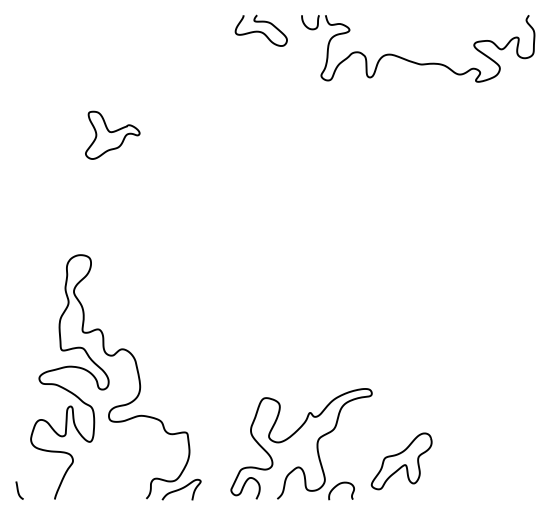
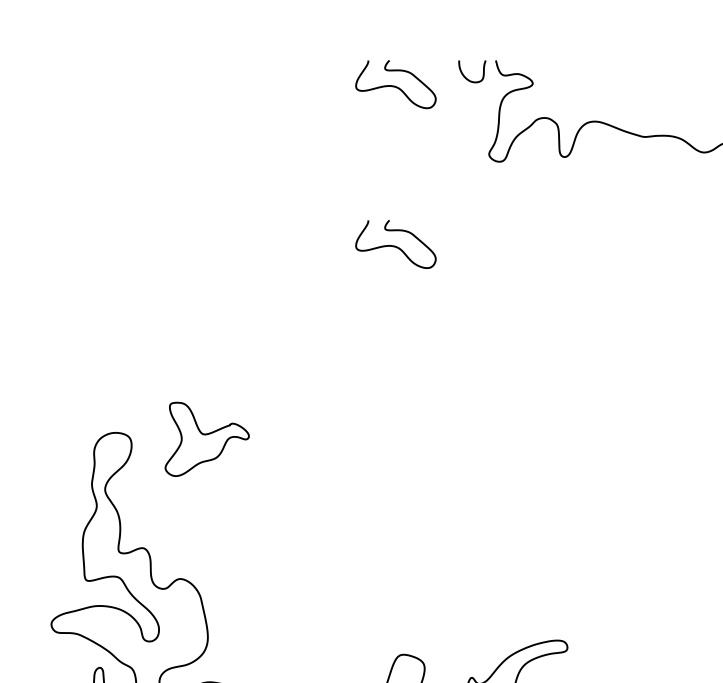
part: (112, 134) -> (206, 438), moved
curve: (260, 134) -> (394, 245), added

